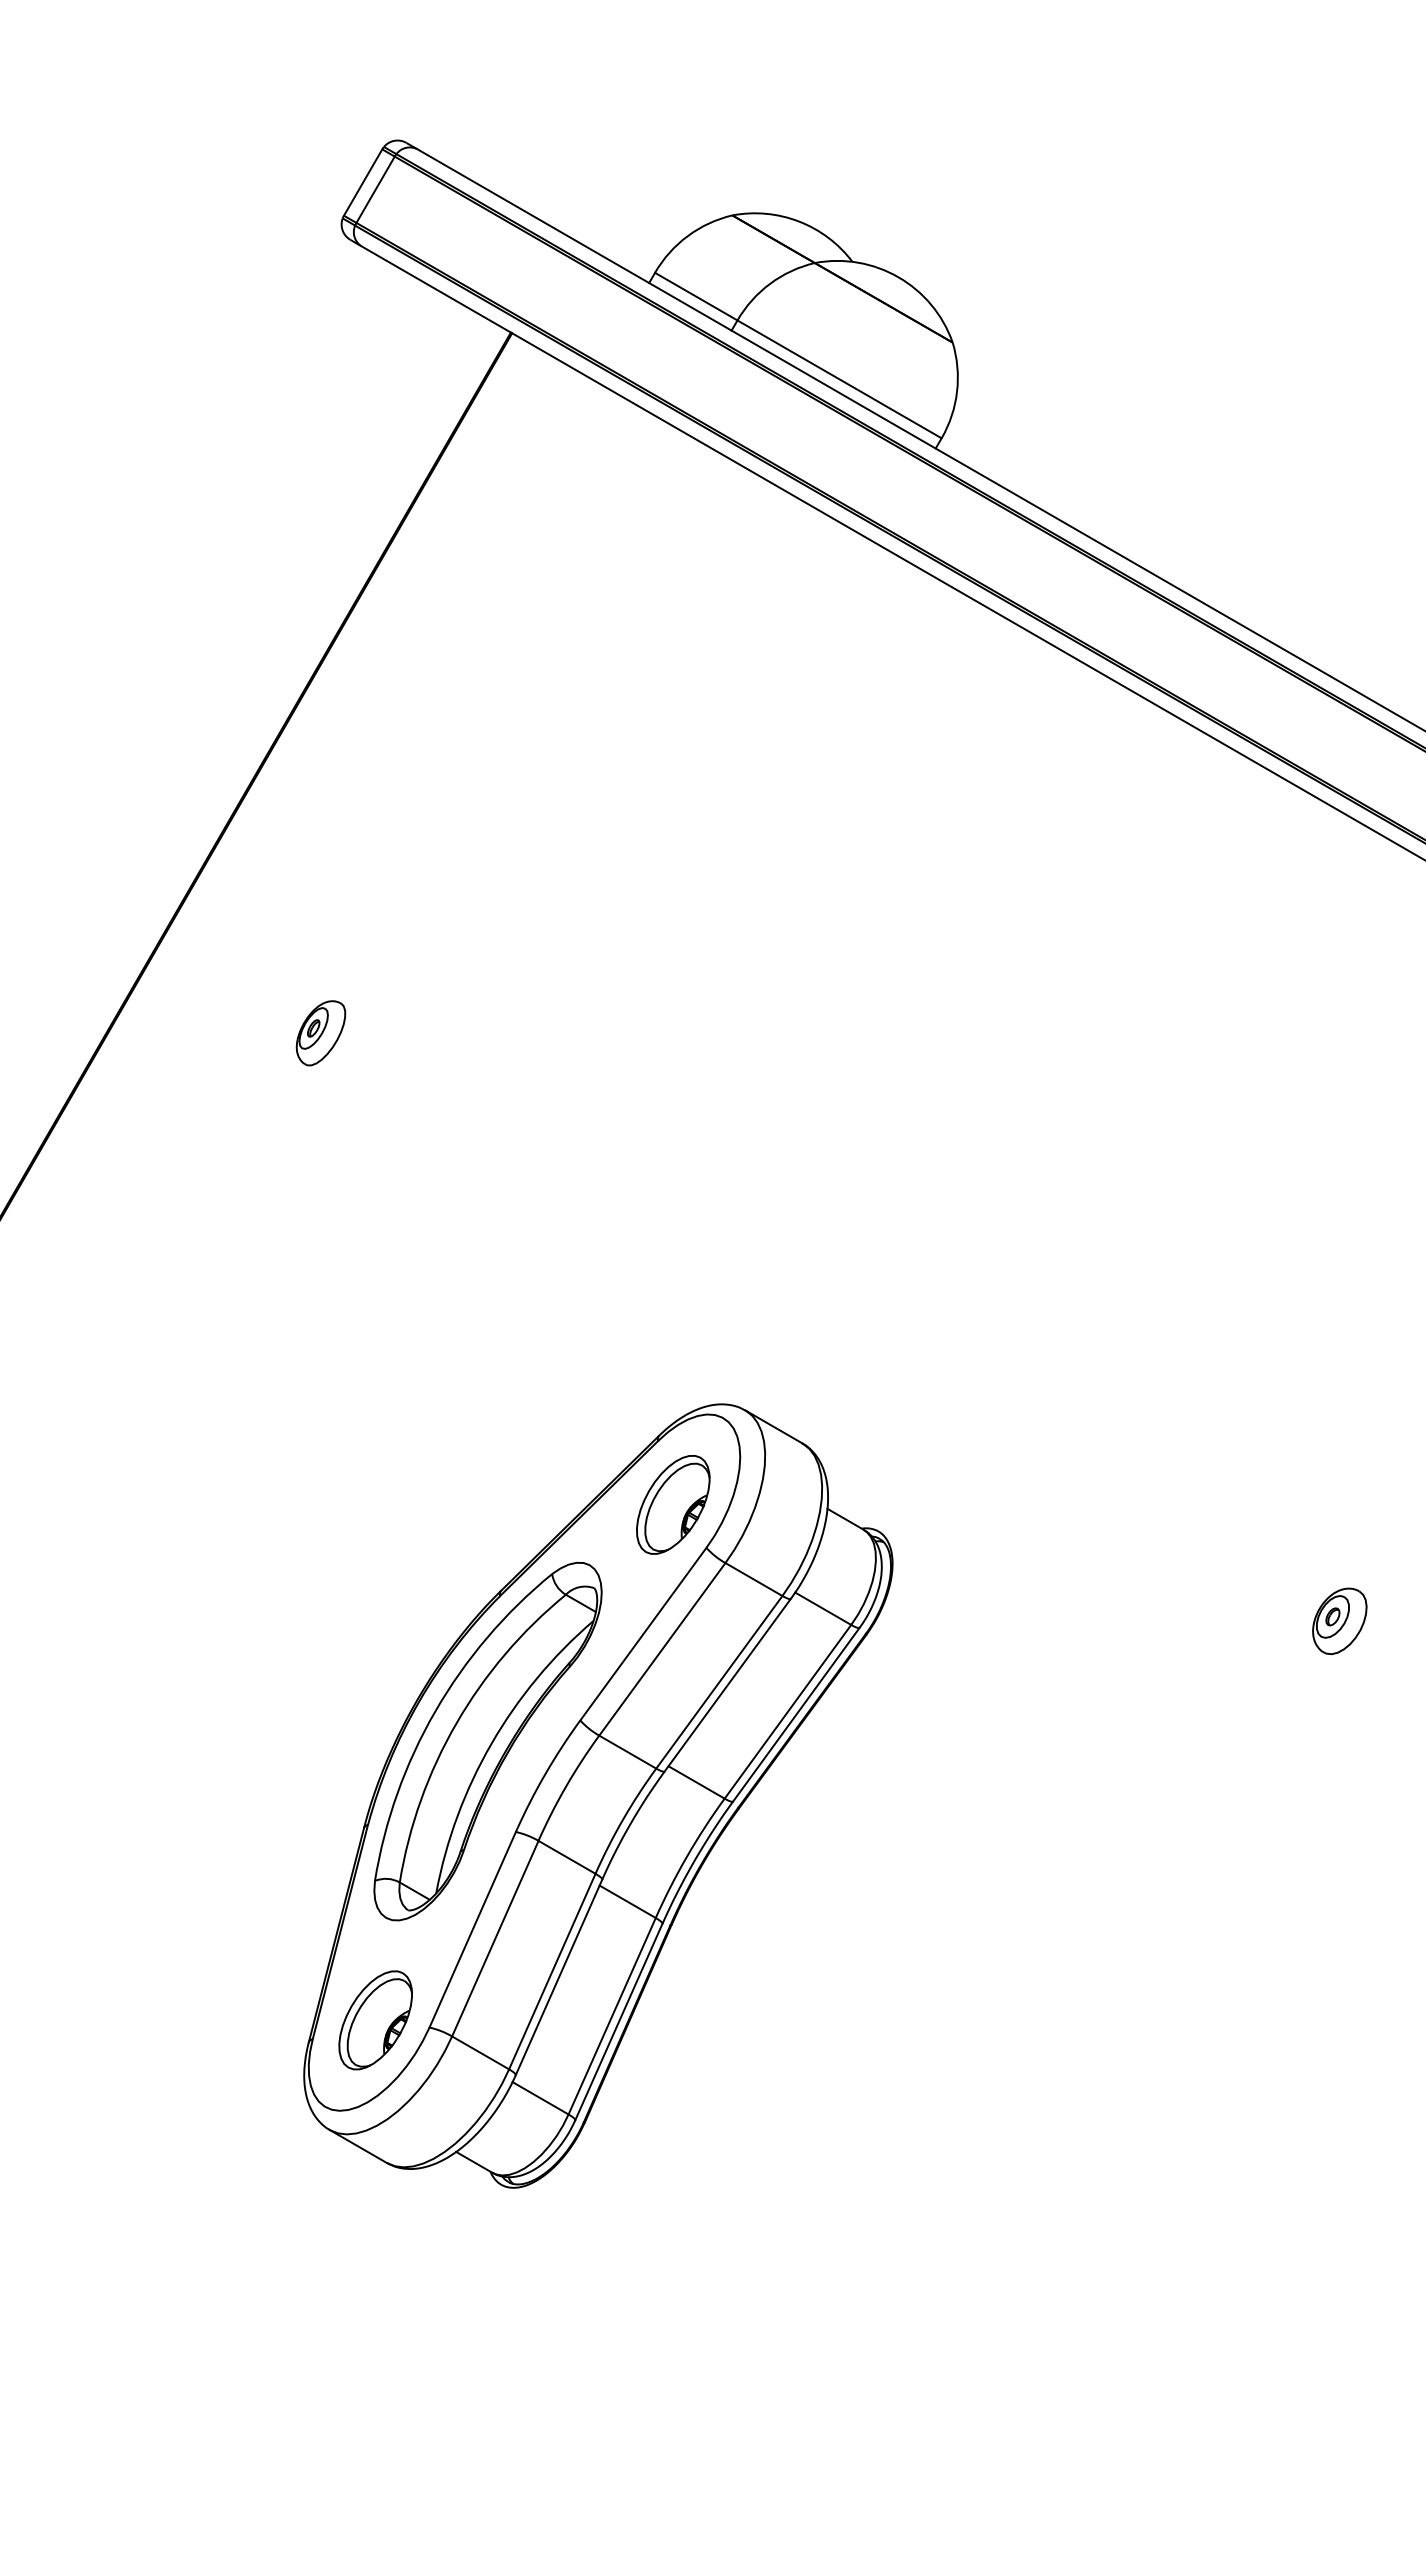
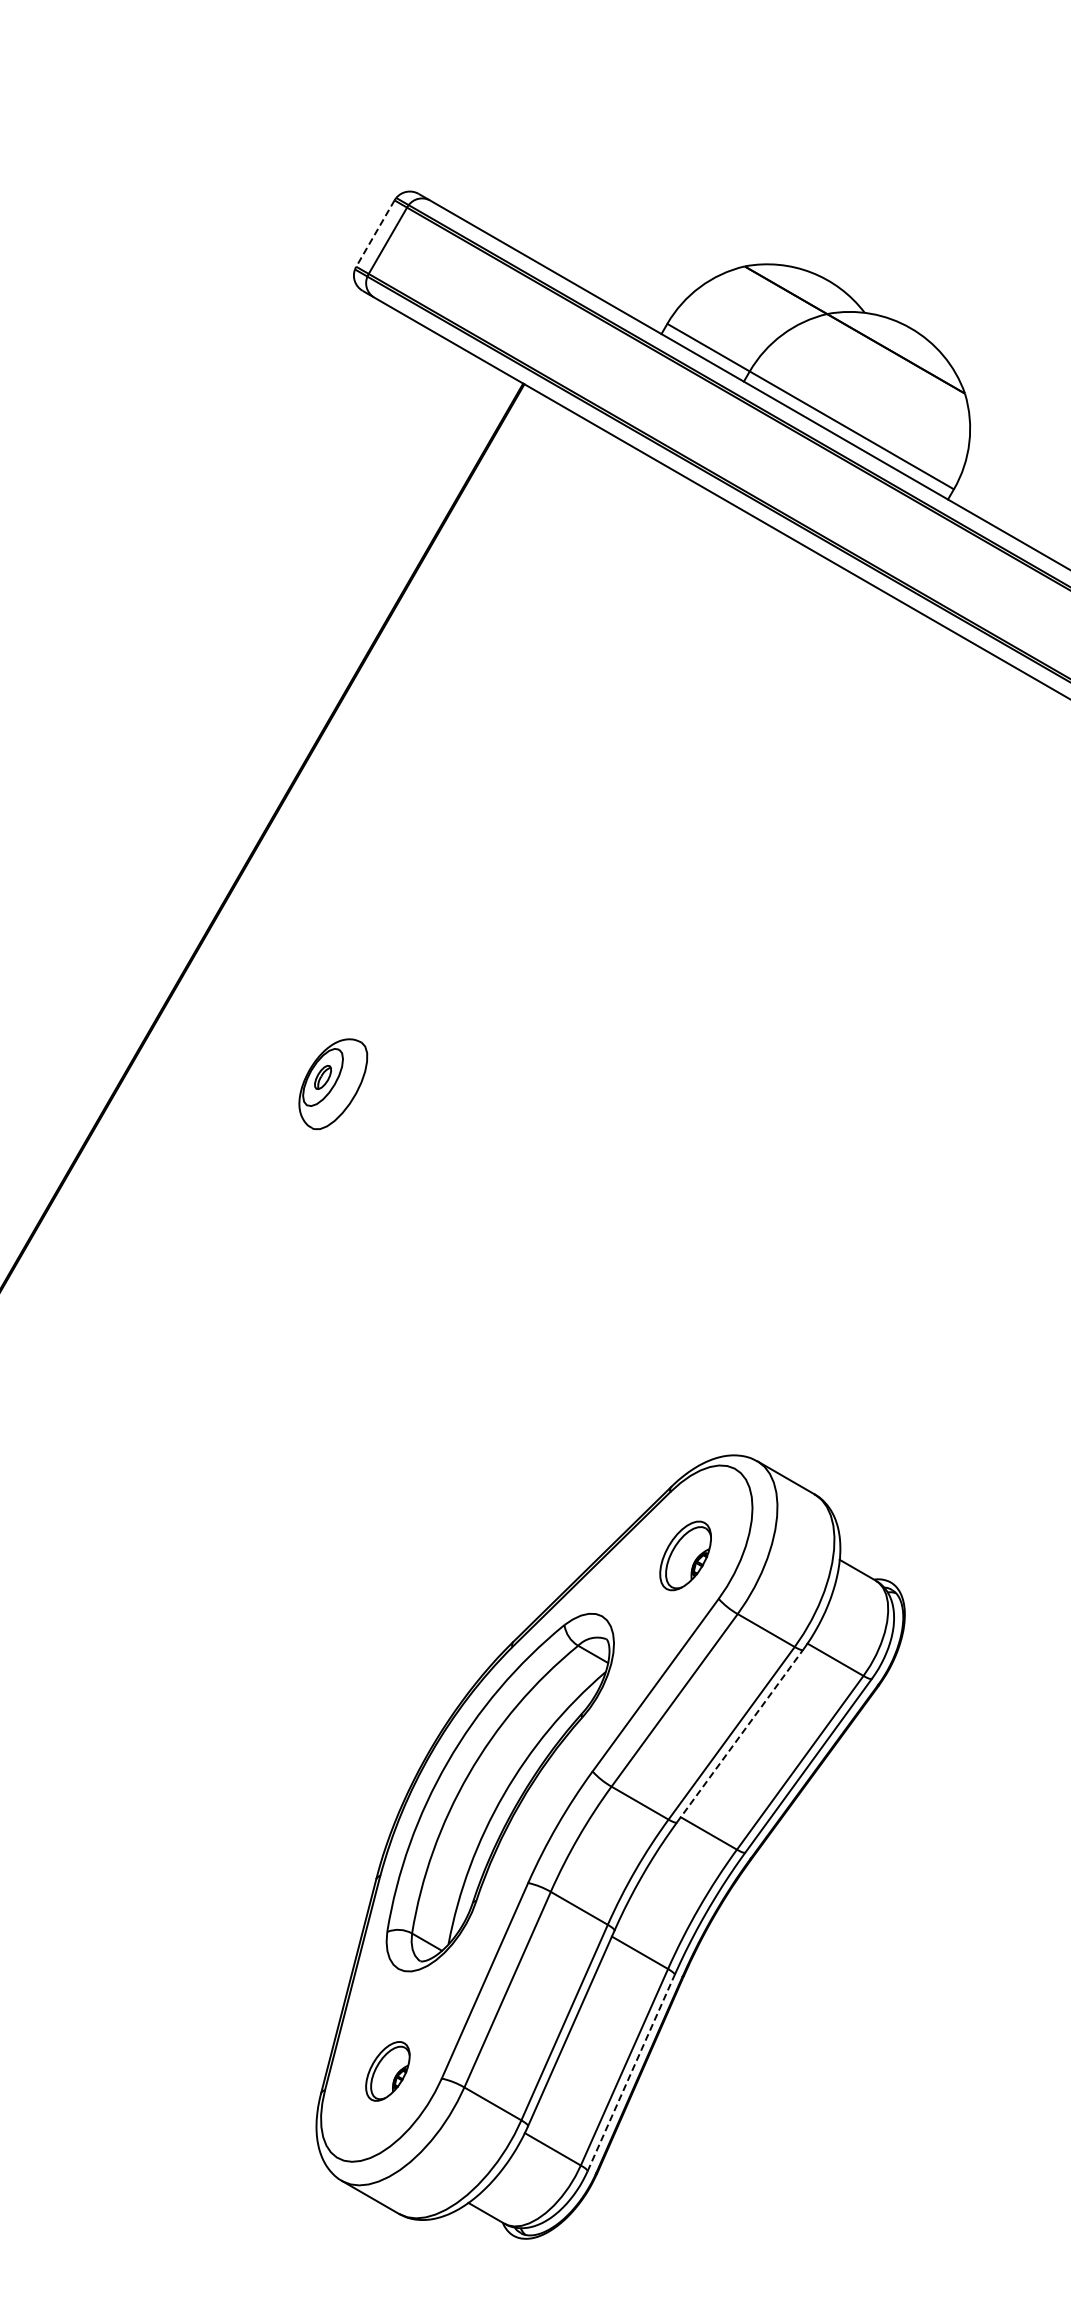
line: (362, 182) -> (374, 233), solid -> dashed
part: (320, 1033) -> (332, 1084), size x1.4
part: (673, 1504) -> (685, 1555), size x0.7
line: (727, 1685) -> (739, 1736), solid -> dashed
part: (375, 2020) -> (387, 2071), size x0.6
line: (619, 2021) -> (631, 2072), solid -> dashed

